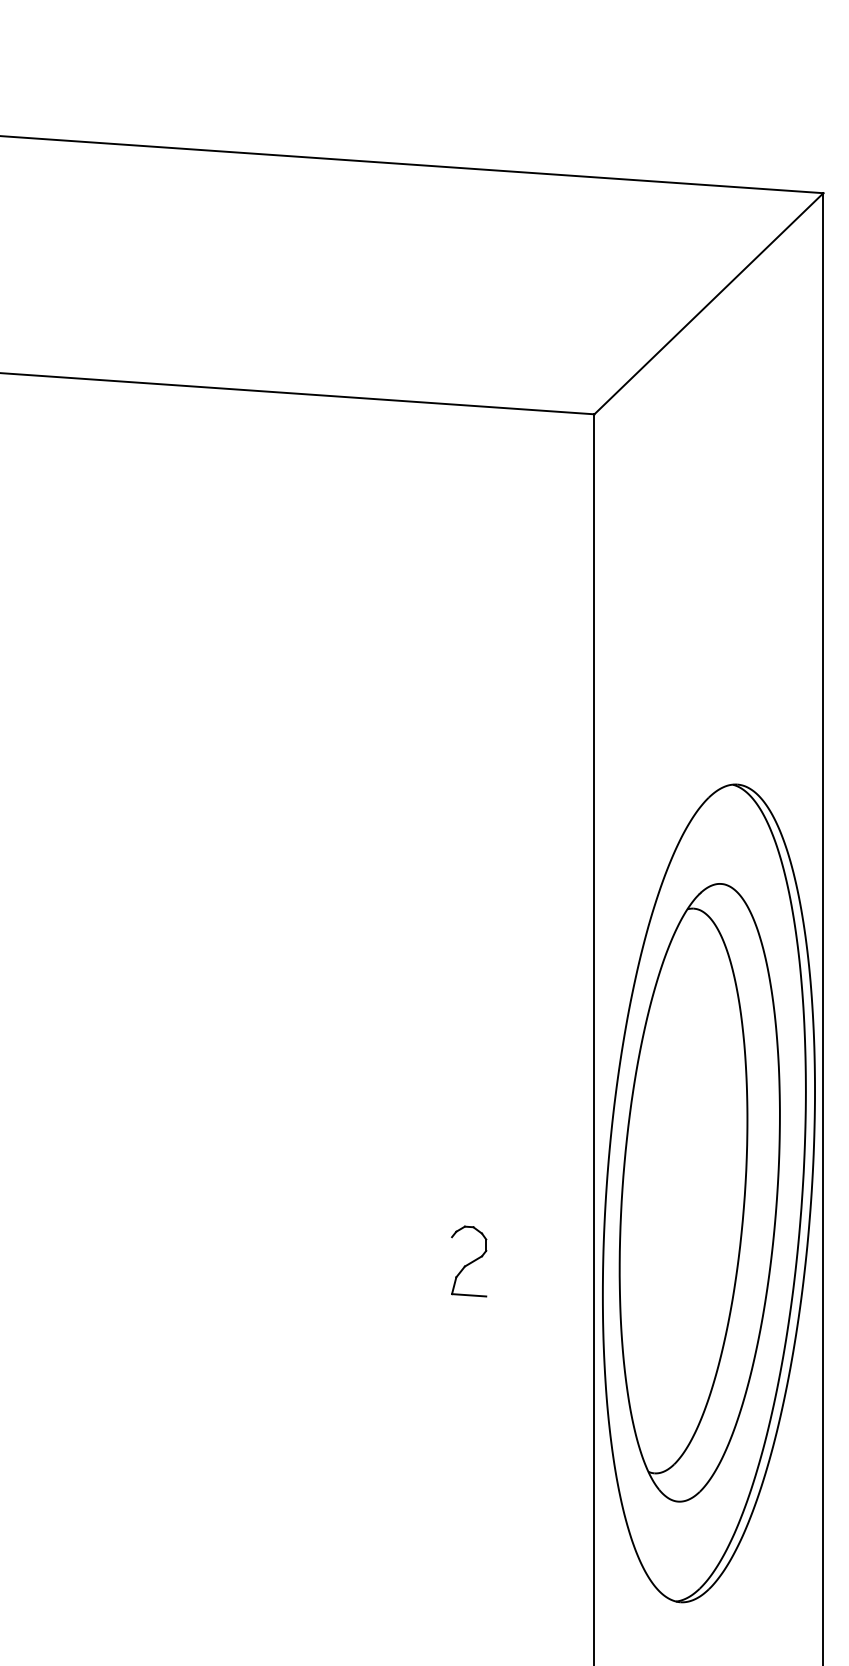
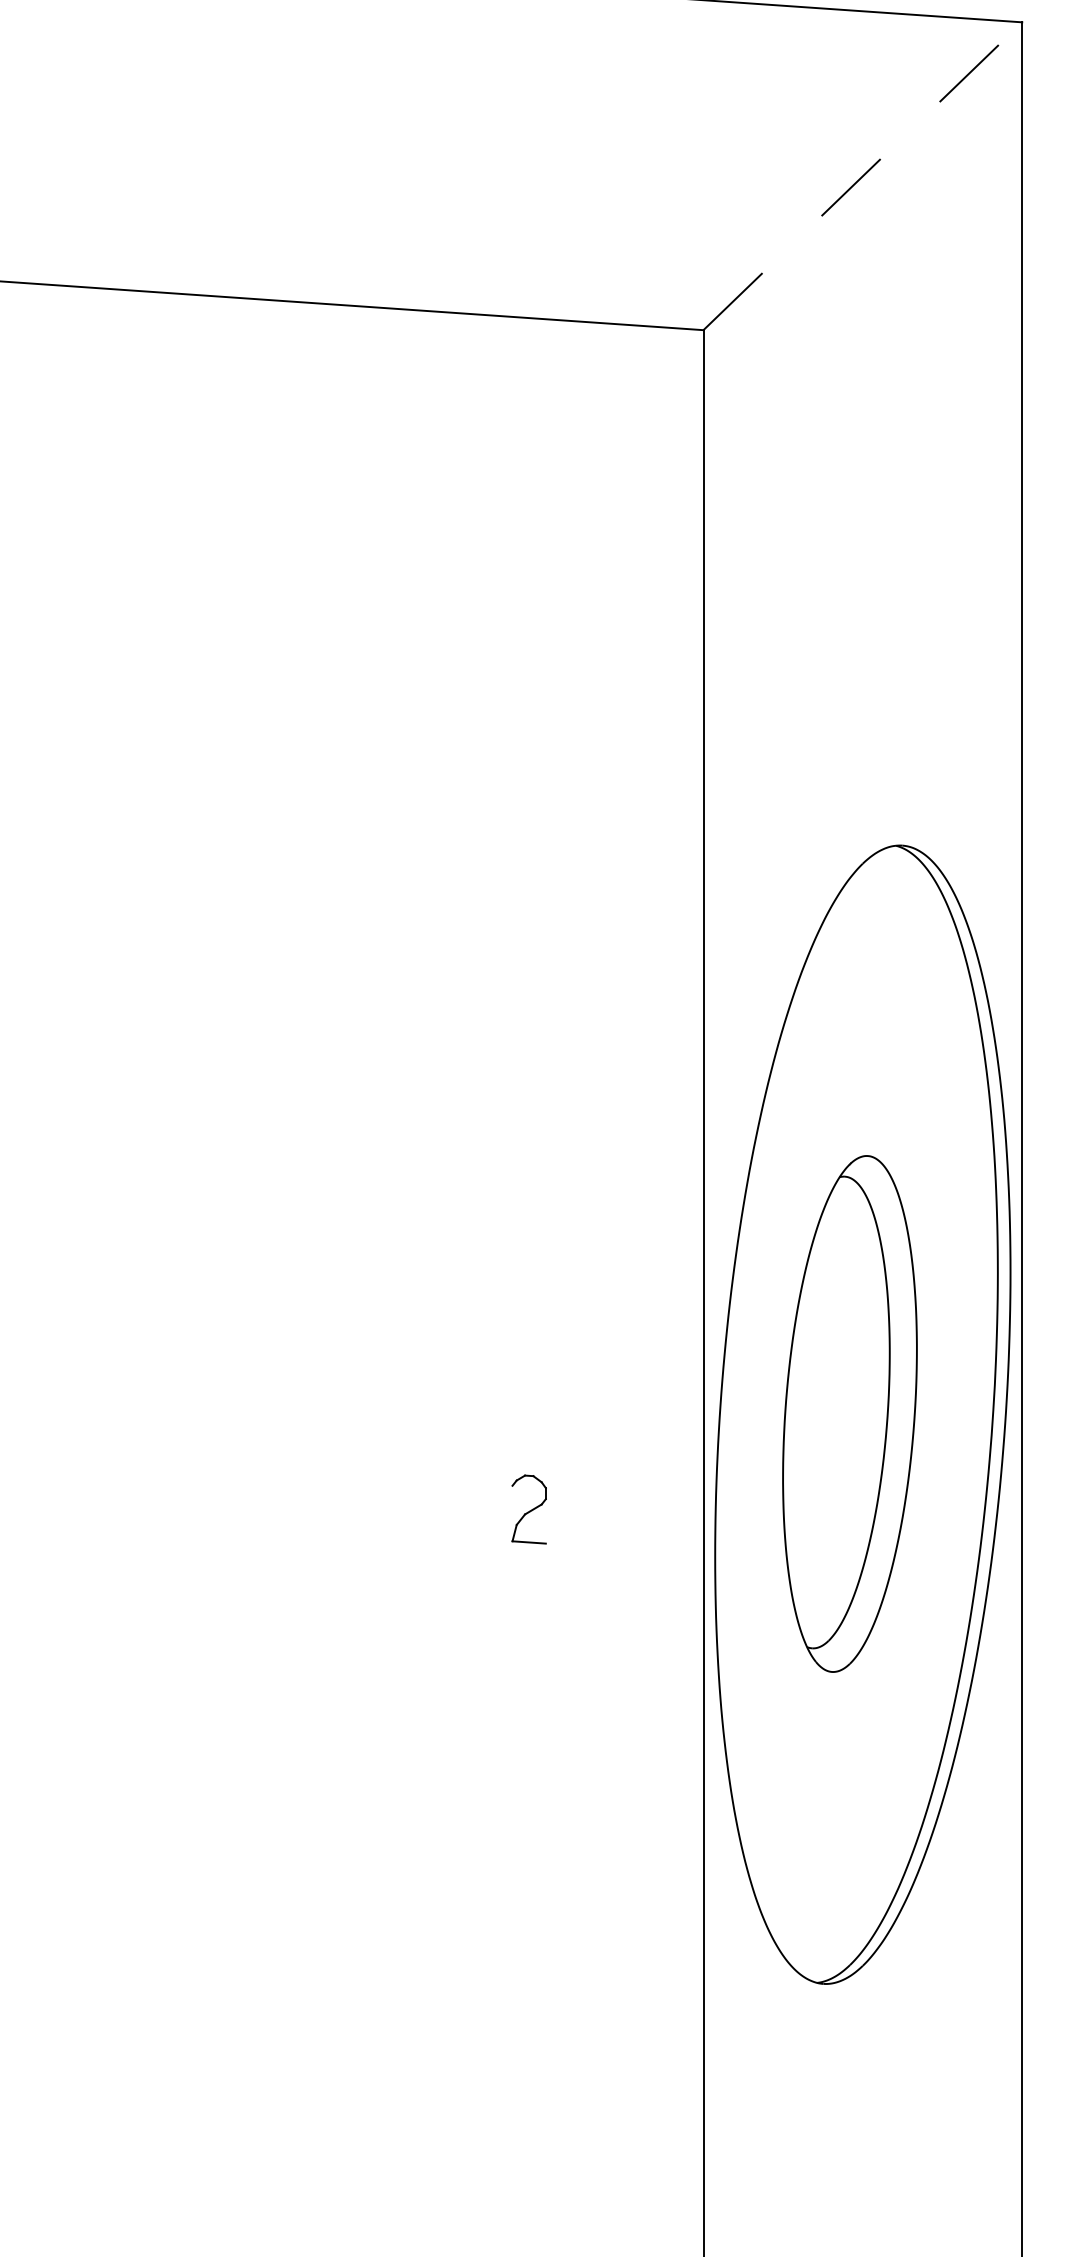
line: (709, 303) -> (863, 175), solid -> dashed
part: (699, 1192) -> (849, 1413), size x0.6
part: (469, 1261) -> (529, 1509), size x0.7

